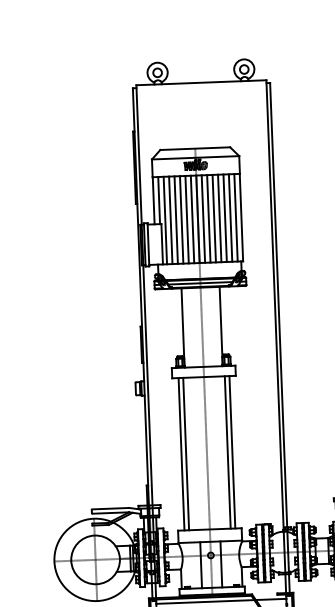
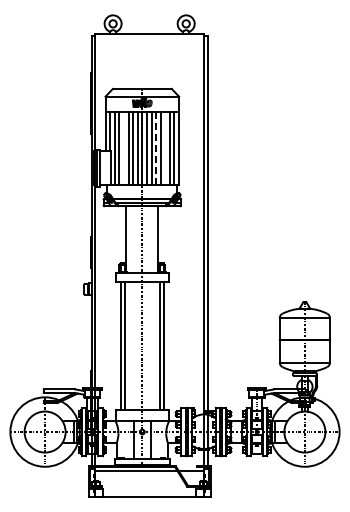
line: (214, 218) -> (156, 148), solid -> dashed
line: (225, 218) -> (165, 148), removed
line: (175, 220) -> (123, 148), removed

